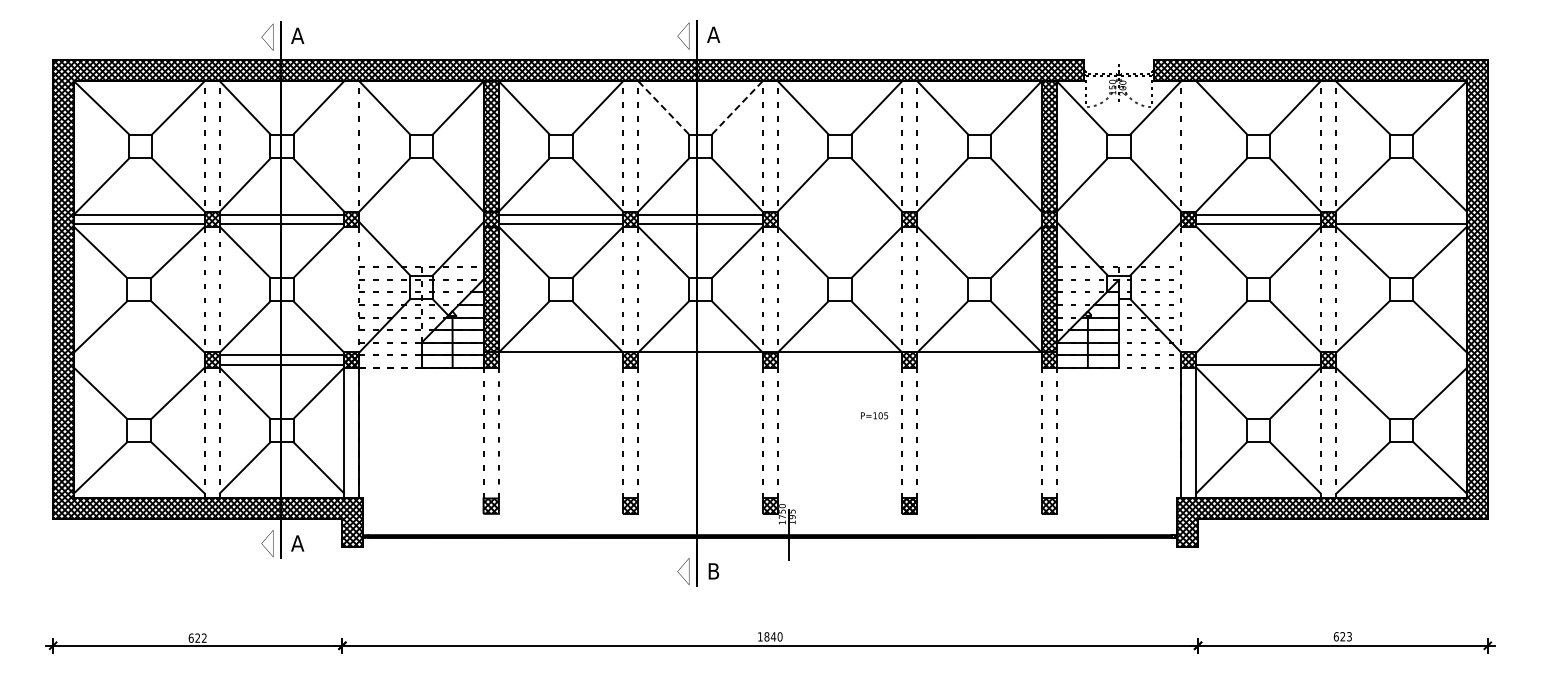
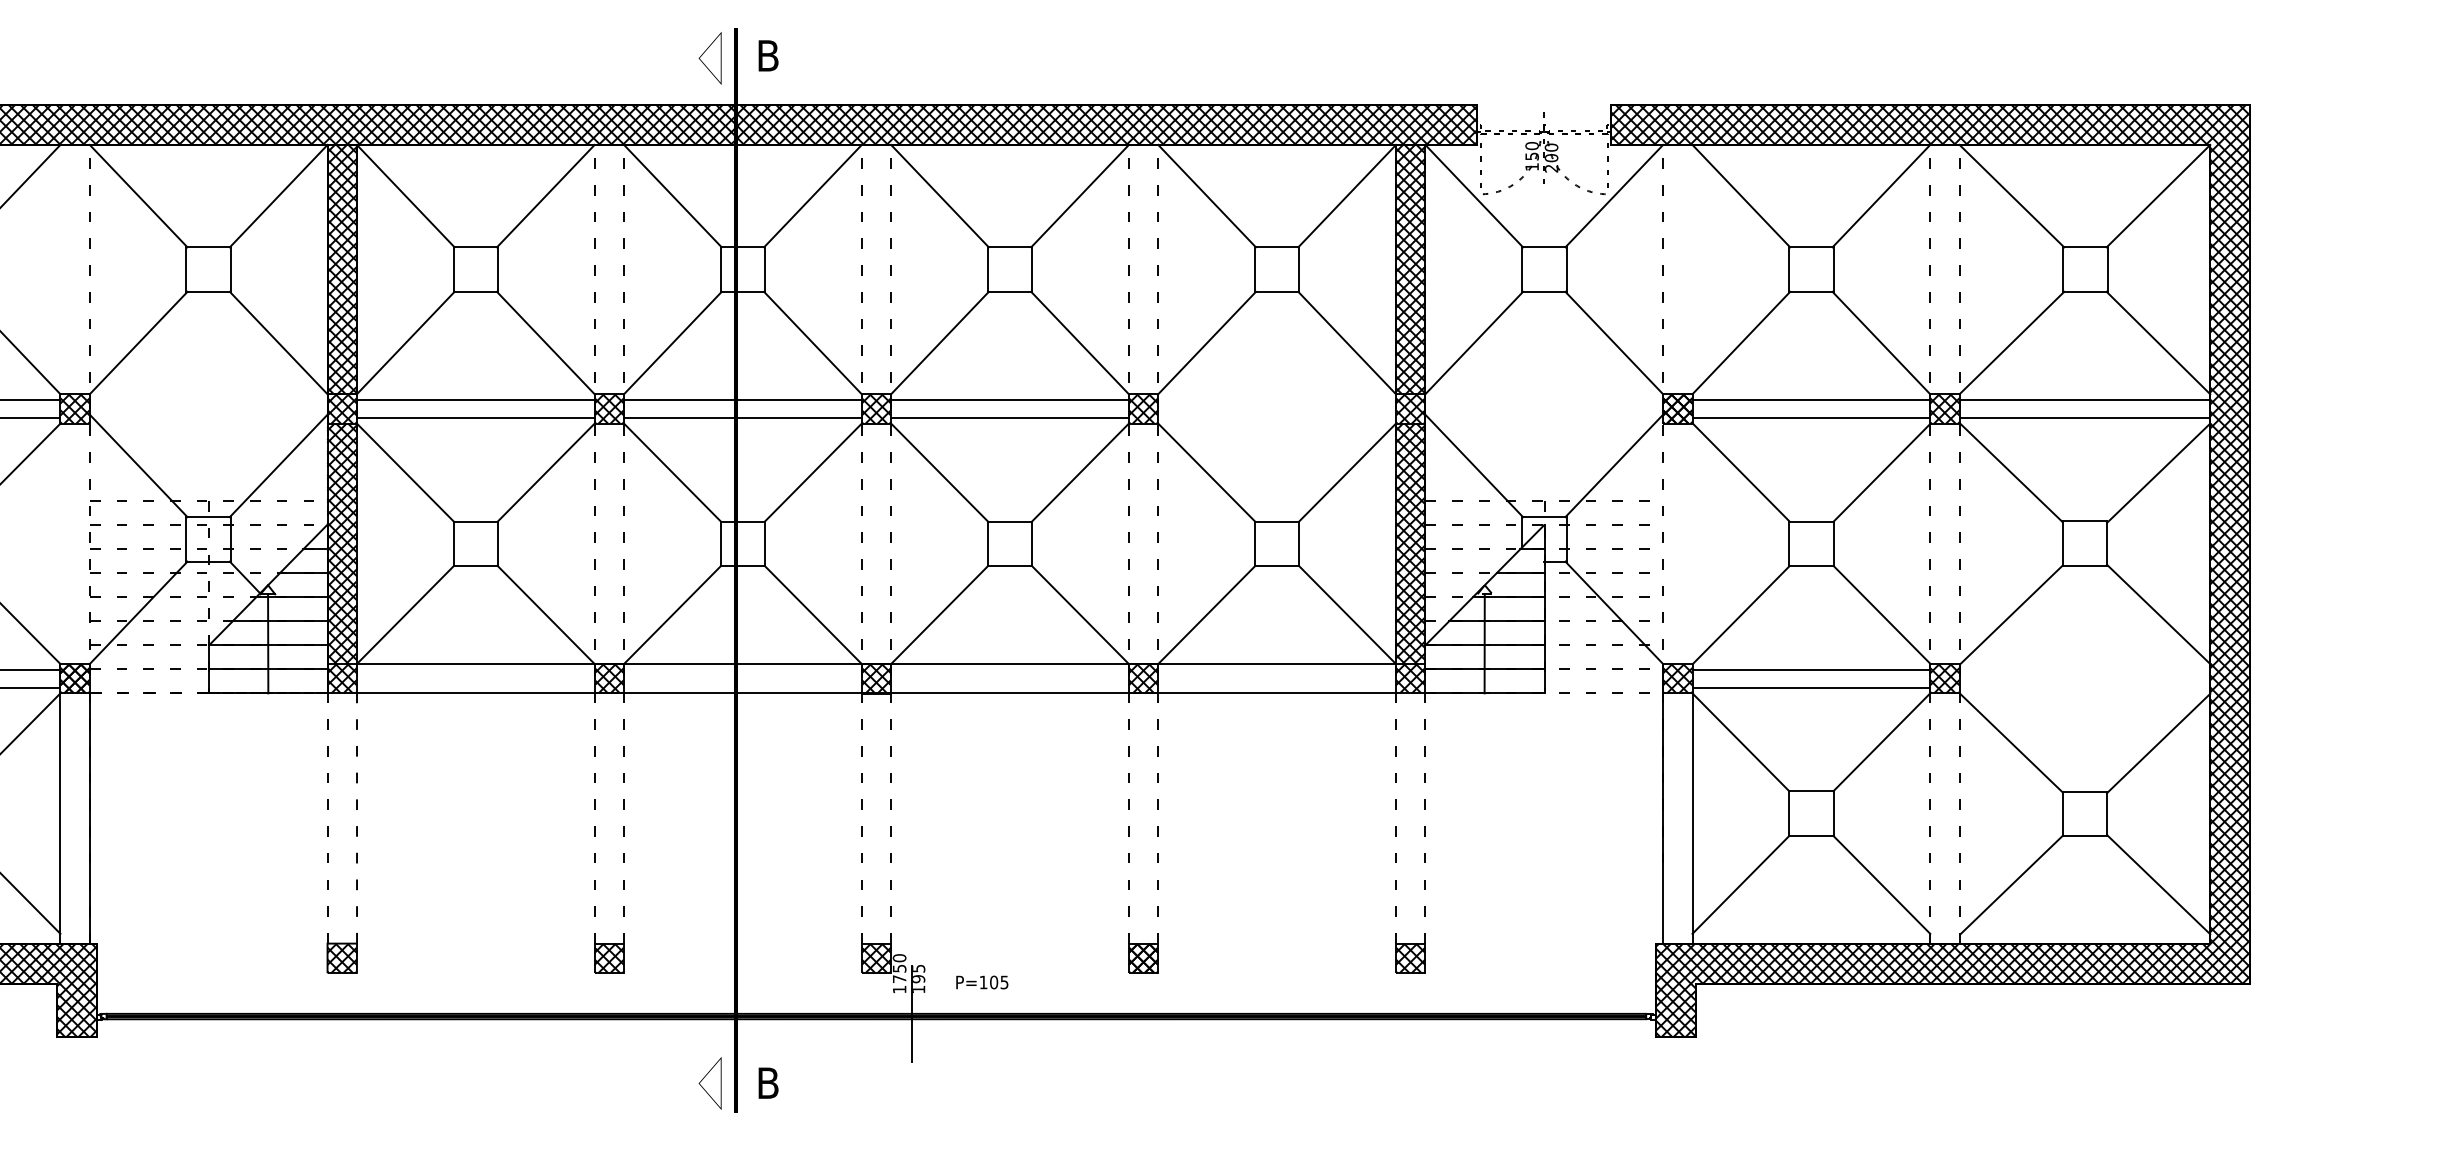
text: (713, 34) -> (767, 55), A -> B
line: (663, 108) -> (672, 196), dashed -> solid
line: (737, 108) -> (813, 196), dashed -> solid
line: (839, 214) -> (1009, 399), added
line: (1400, 214) -> (2083, 399), added
line: (839, 223) -> (1009, 417), added
line: (1258, 355) -> (1811, 669), added
line: (769, 367) -> (875, 692), added
text: (874, 415) -> (982, 981), moved

